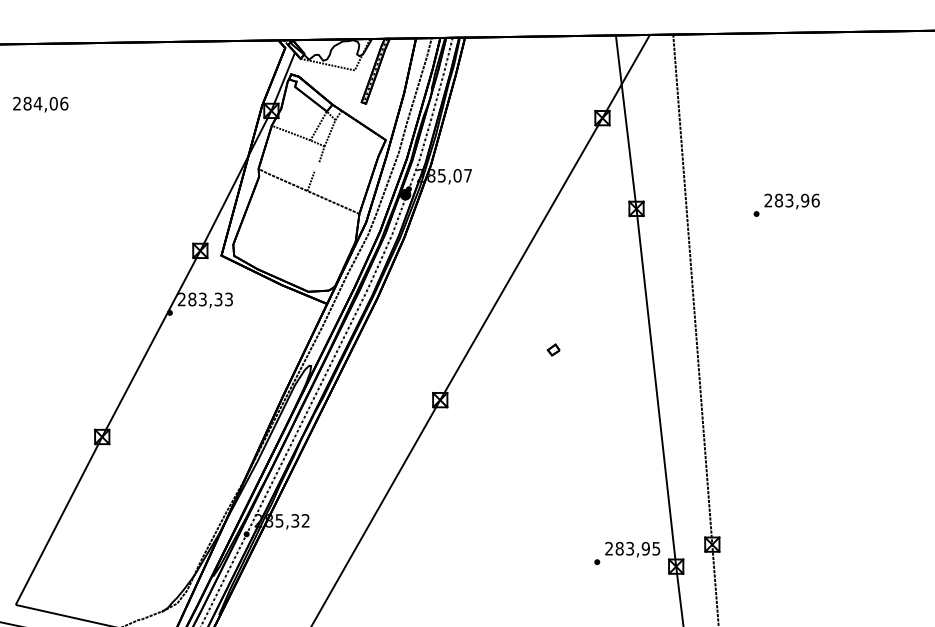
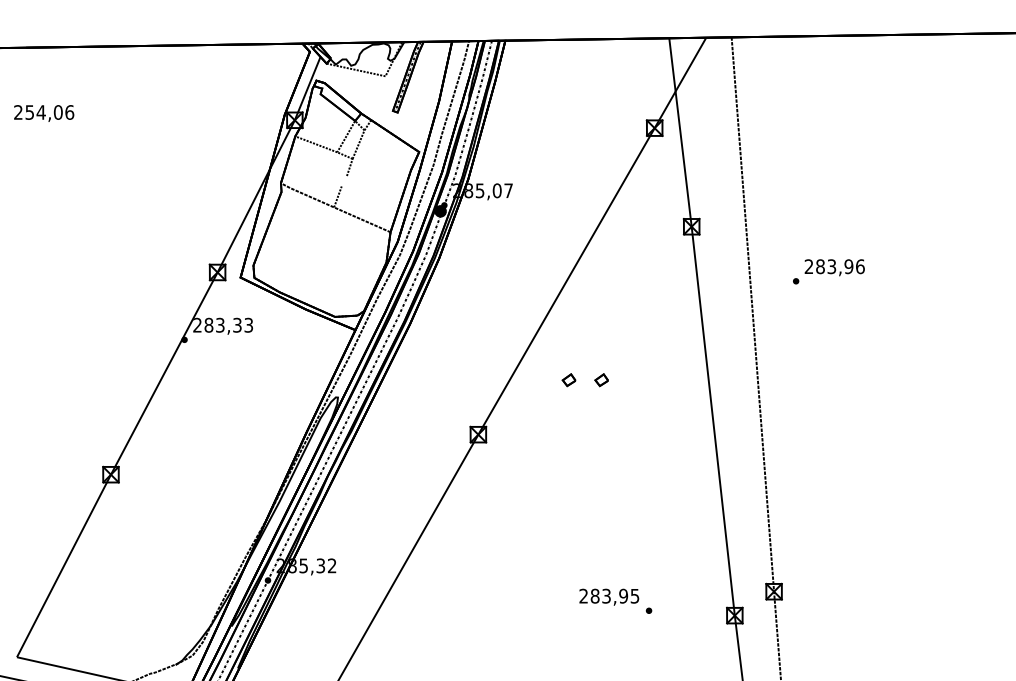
text: (27, 103) -> (29, 112), 284,06 -> 254,06
text: (786, 204) -> (828, 270), moved
part: (523, 349) -> (568, 379), added
text: (632, 549) -> (609, 597), moved

